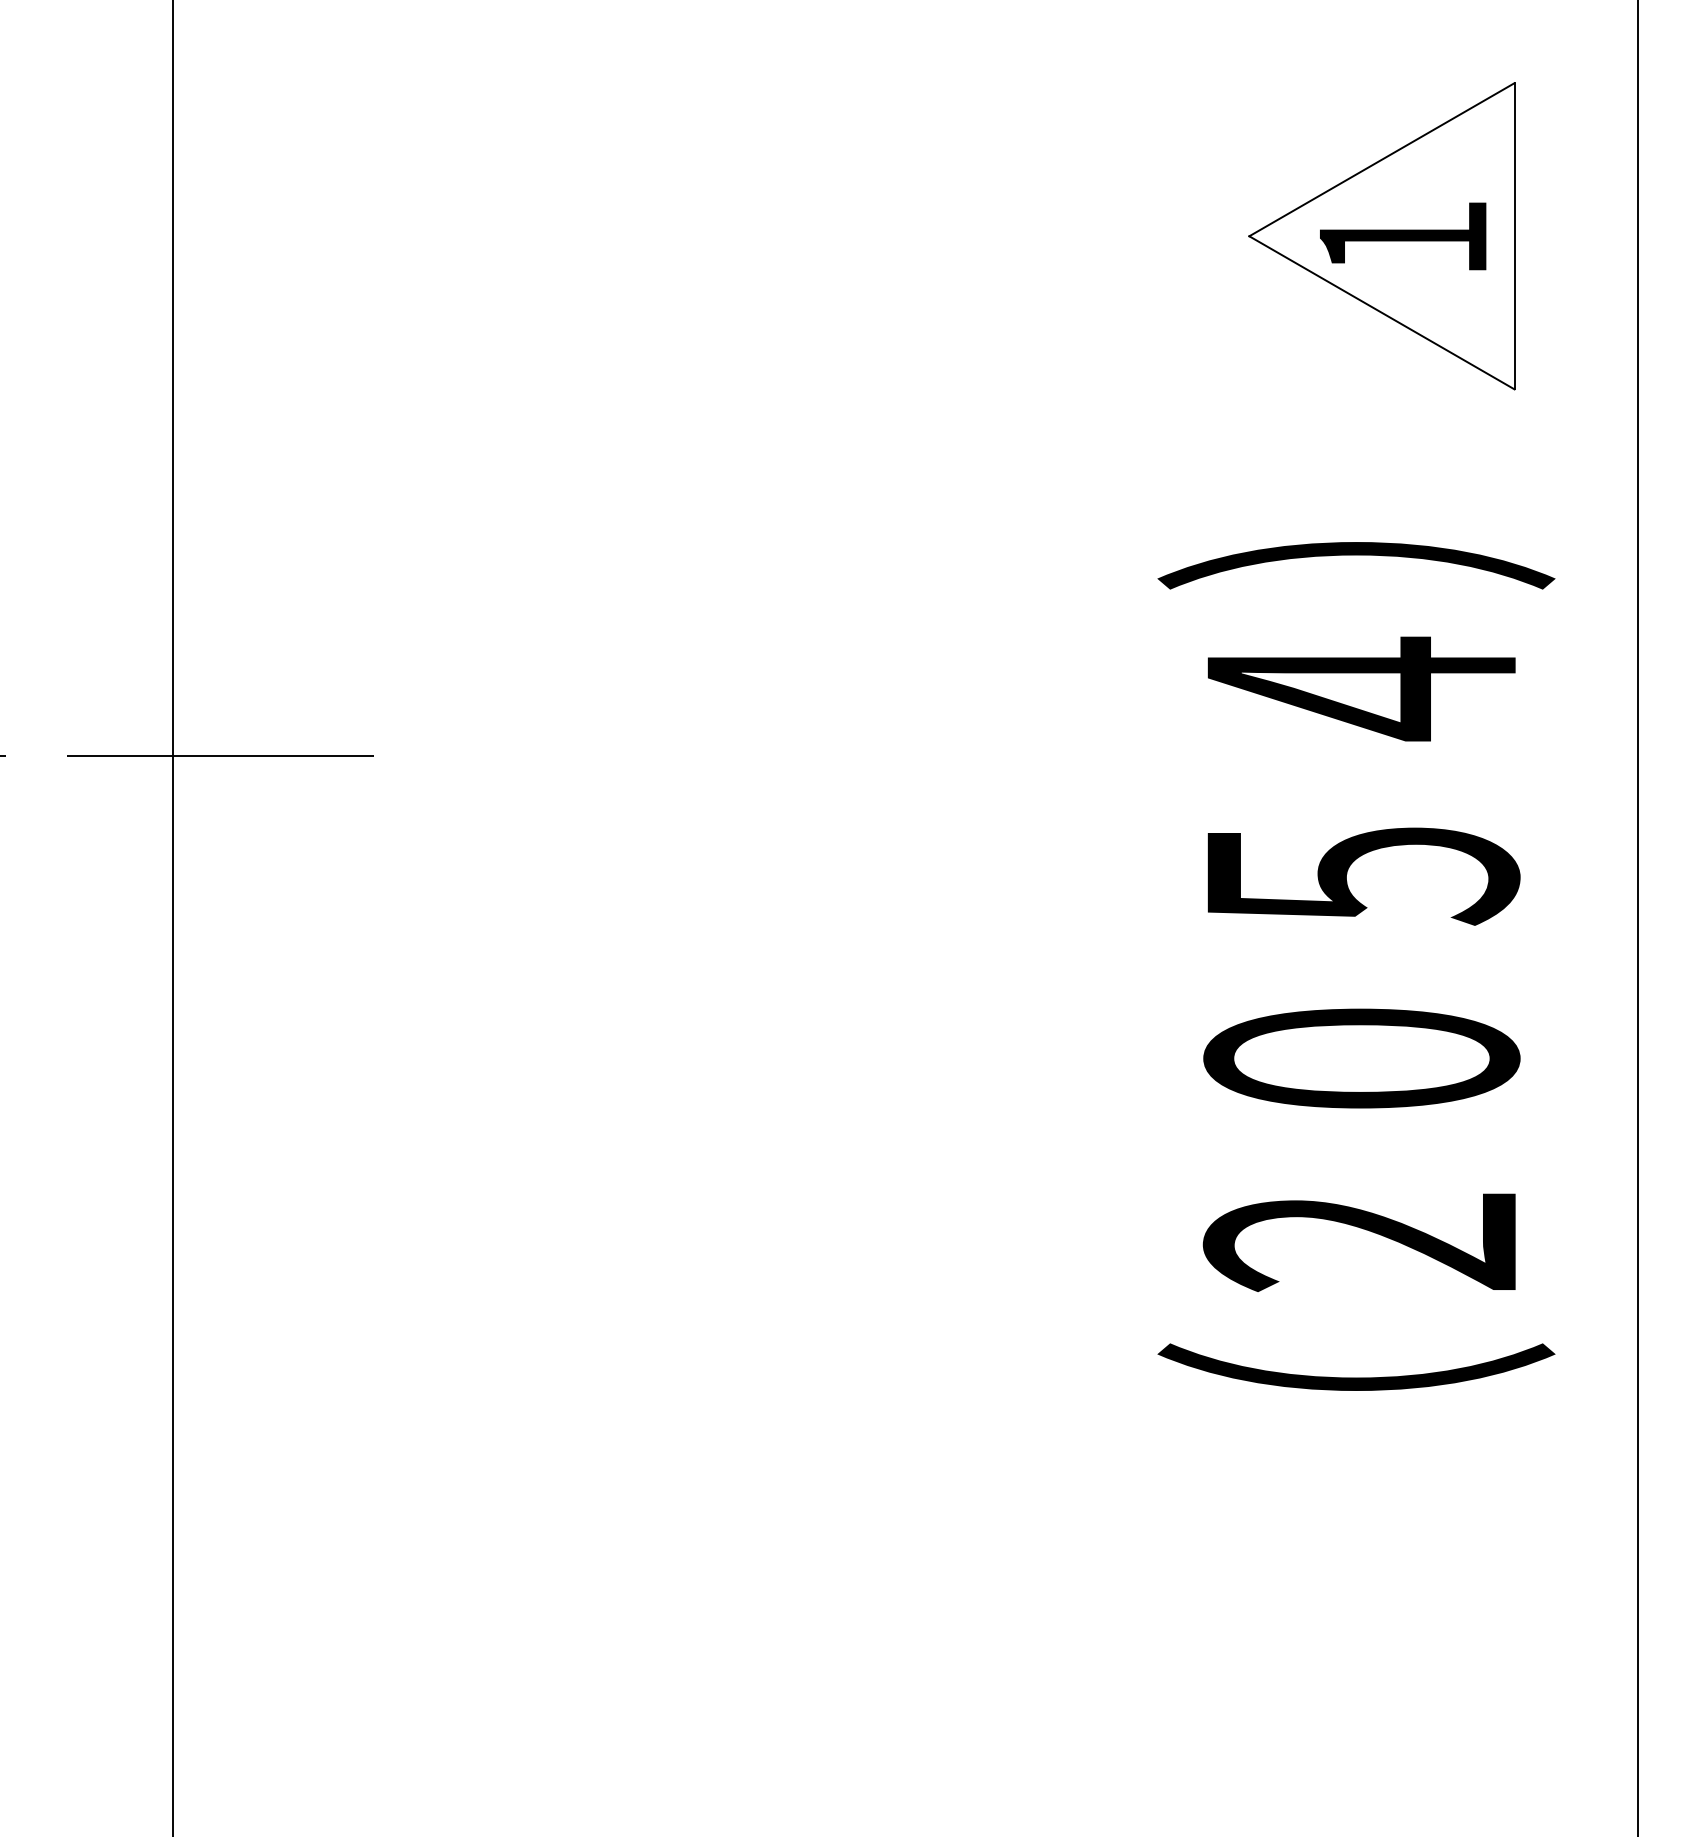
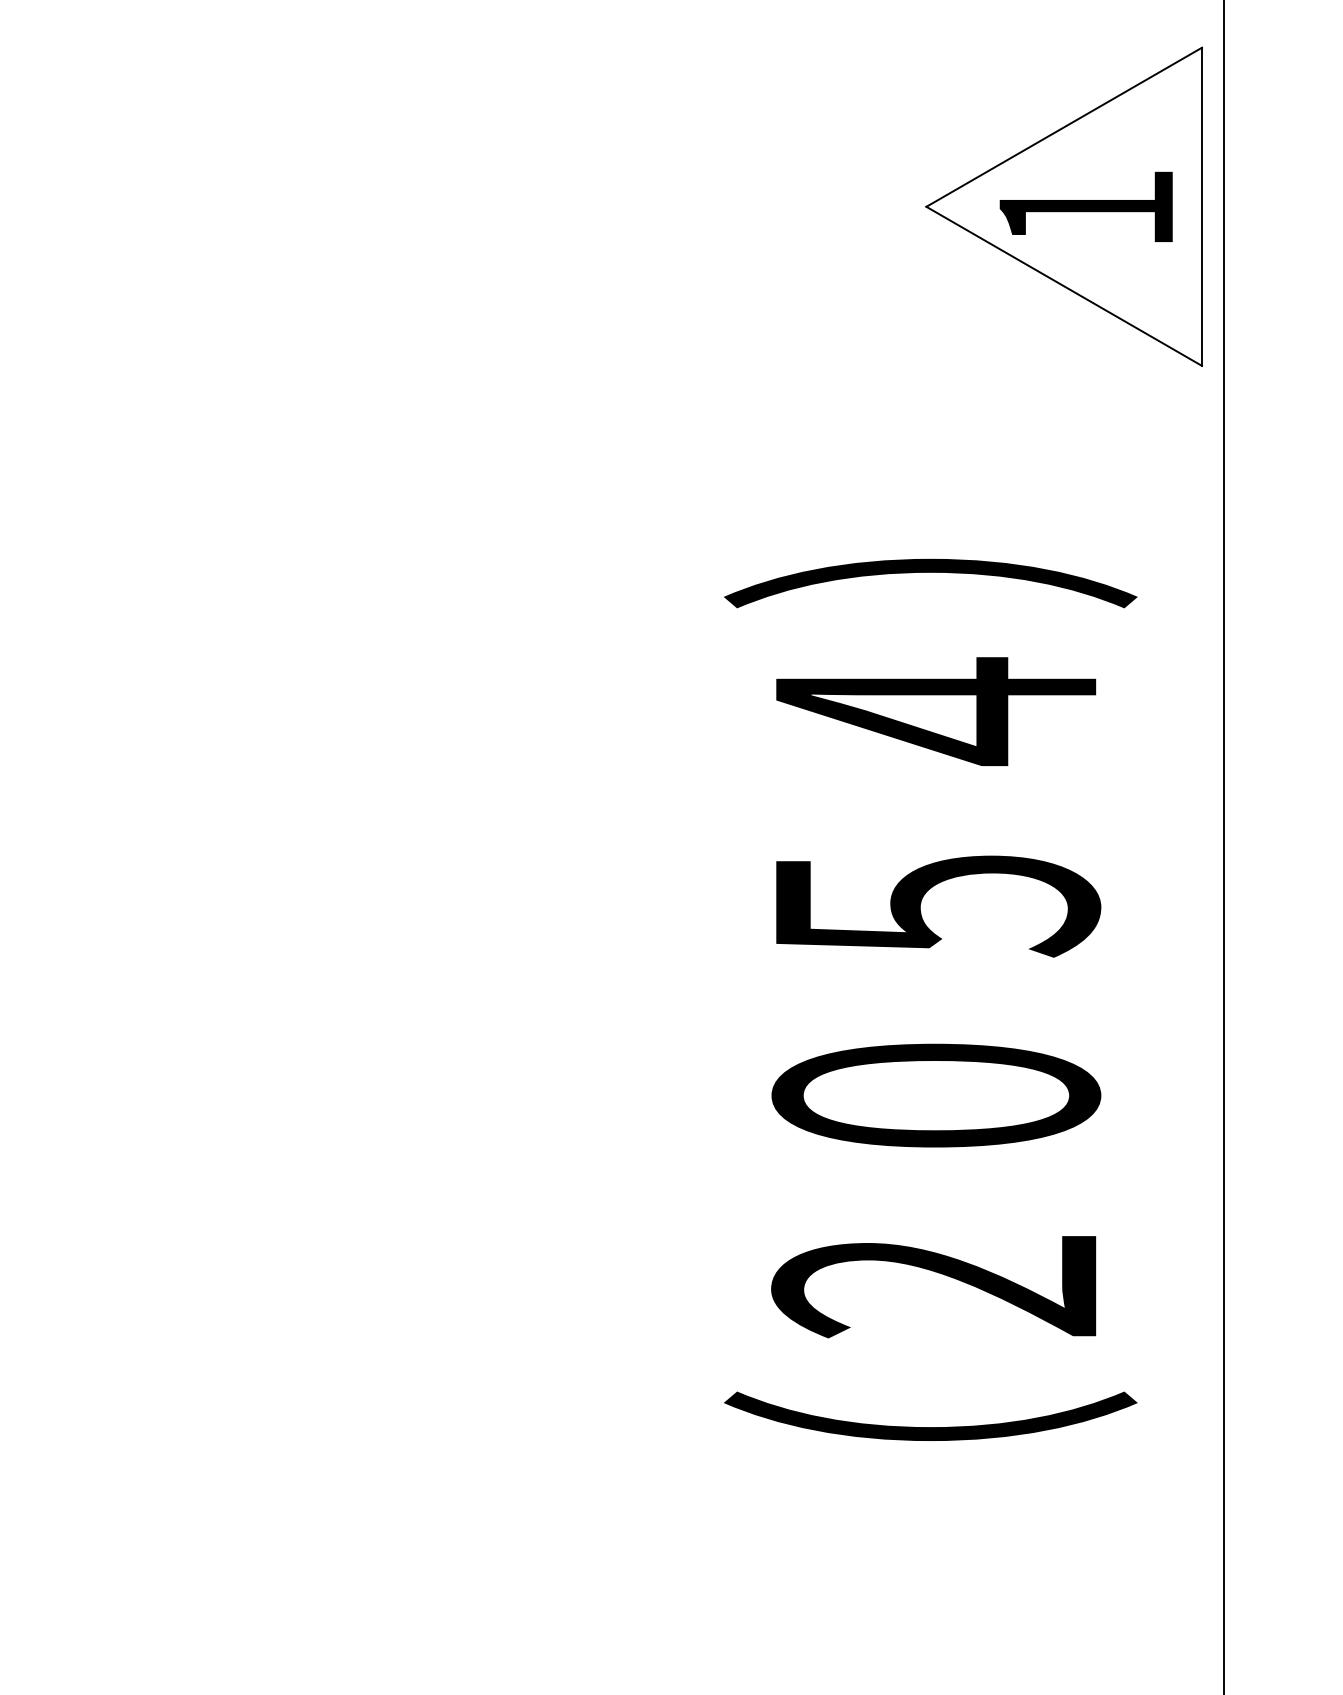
part: (1381, 236) -> (1063, 207), moved

